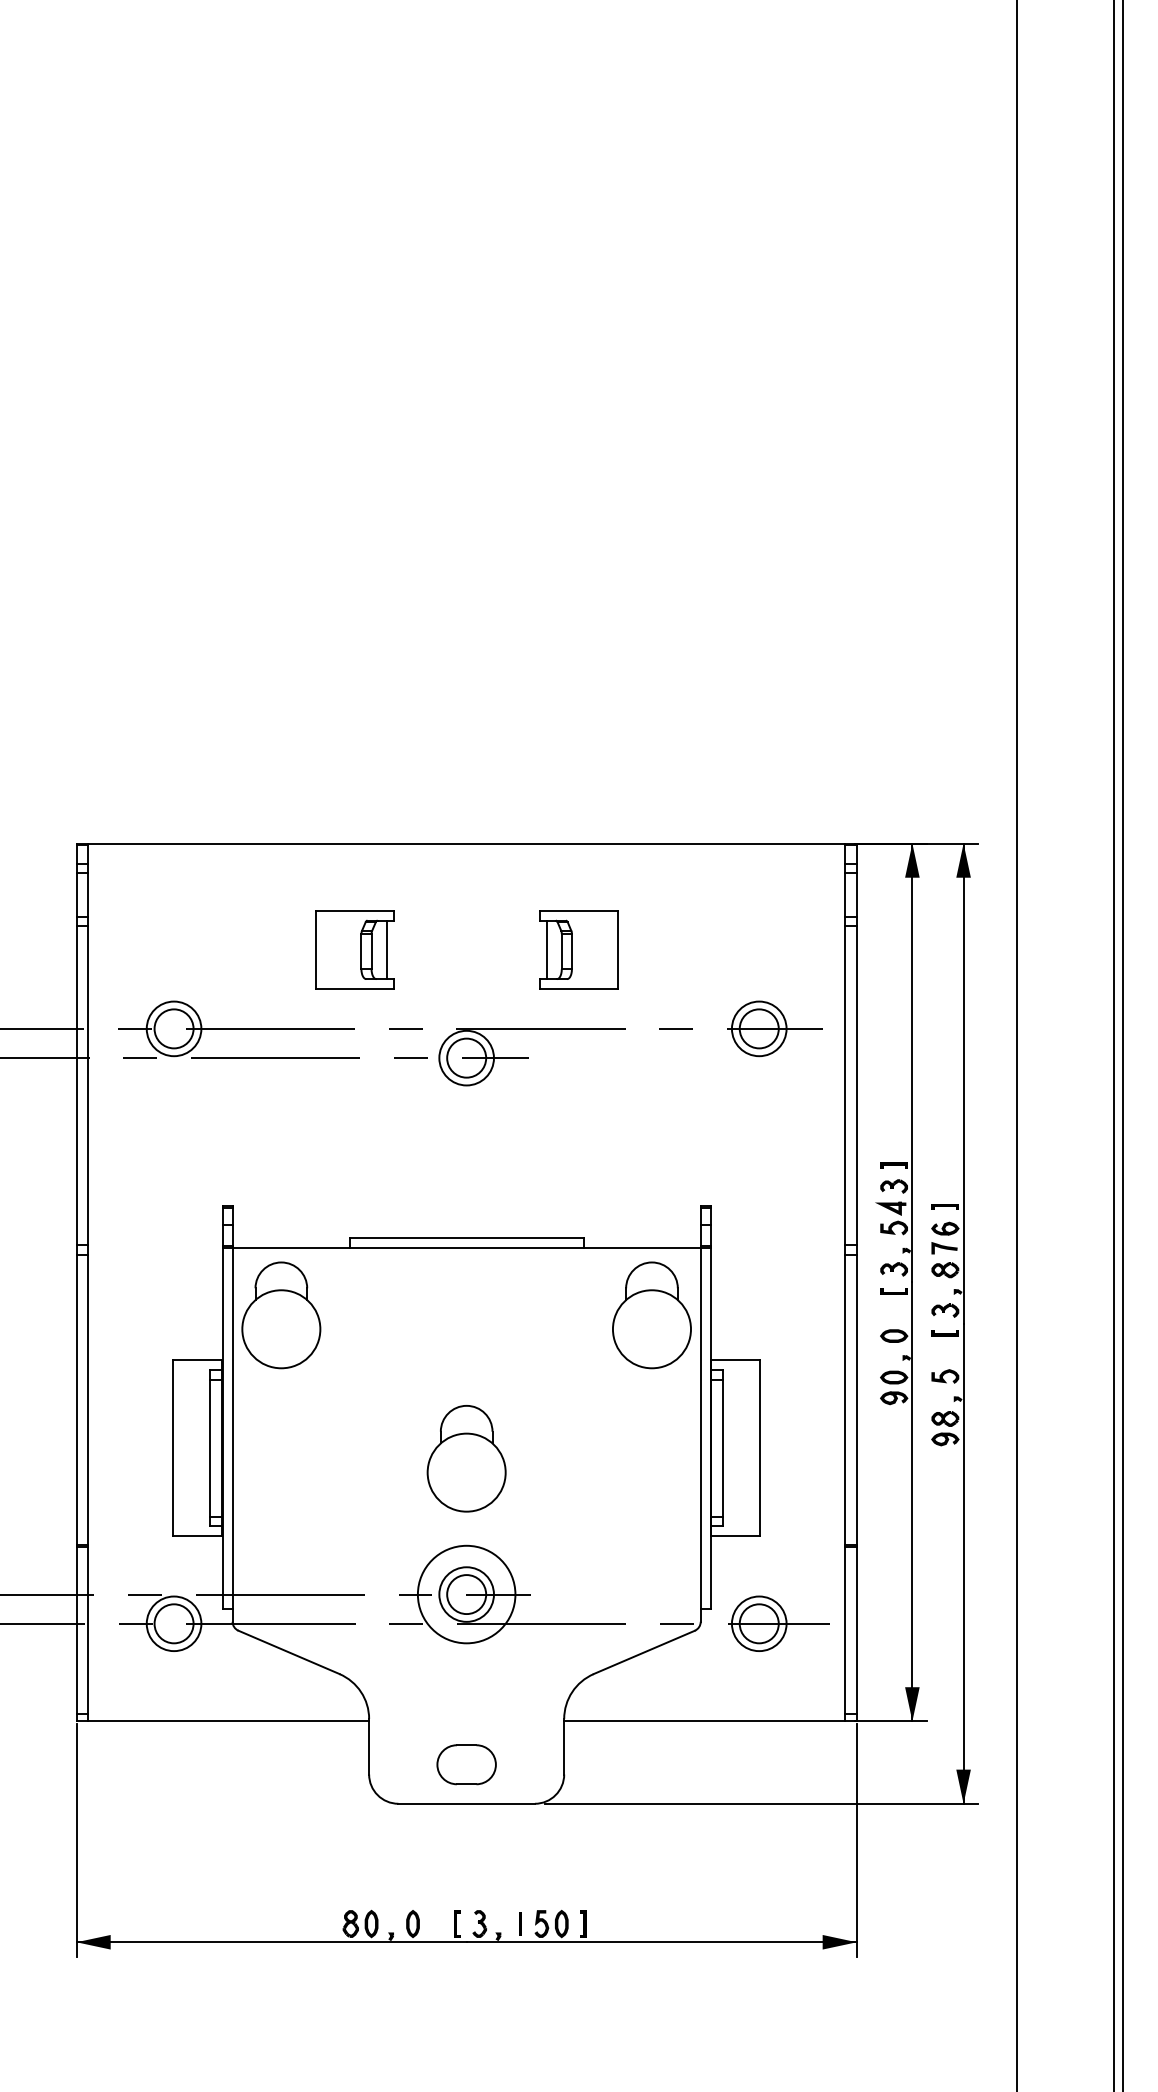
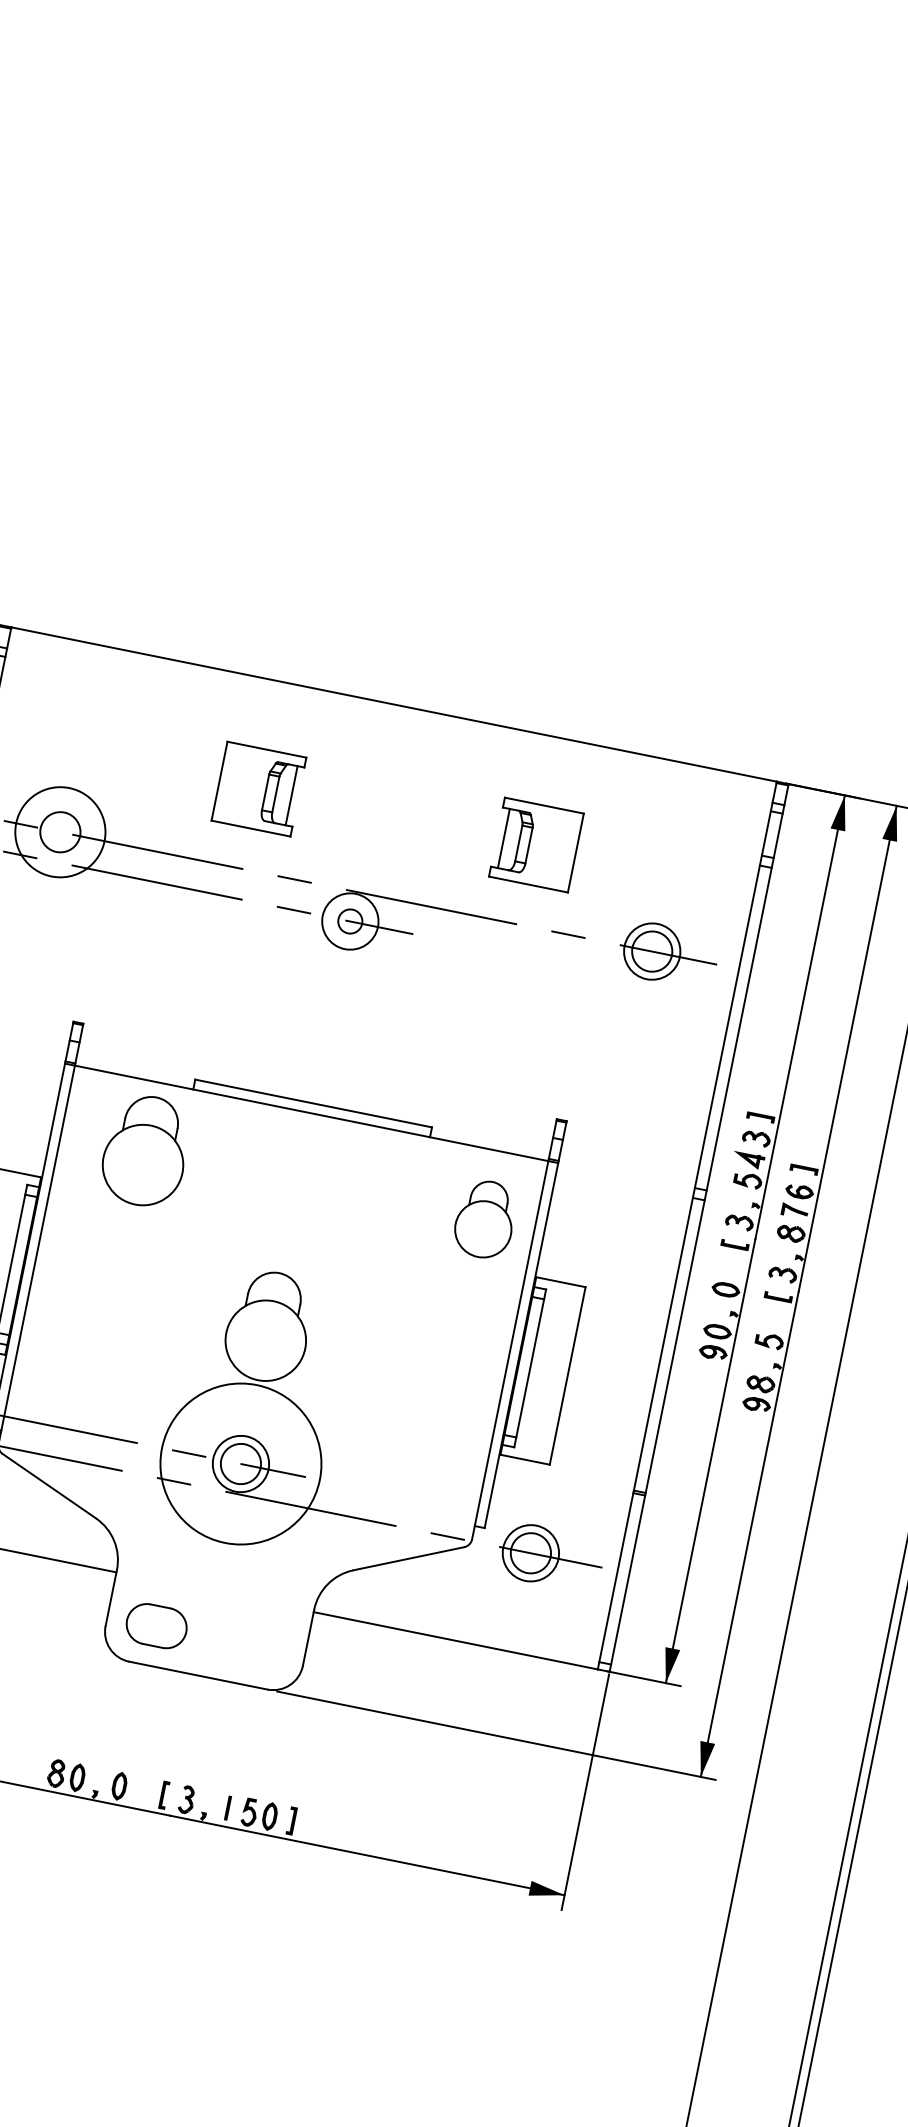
part: (578, 949) -> (536, 844), moved
circle: (173, 1028) -> (59, 831), size x1.6
circle: (466, 1057) -> (350, 920), size x0.6
part: (281, 1315) -> (145, 1151), moved
part: (651, 1315) -> (484, 1219), size x0.7
circle: (466, 1594) -> (240, 1463), size x1.6
part: (466, 1764) -> (156, 1625), moved

